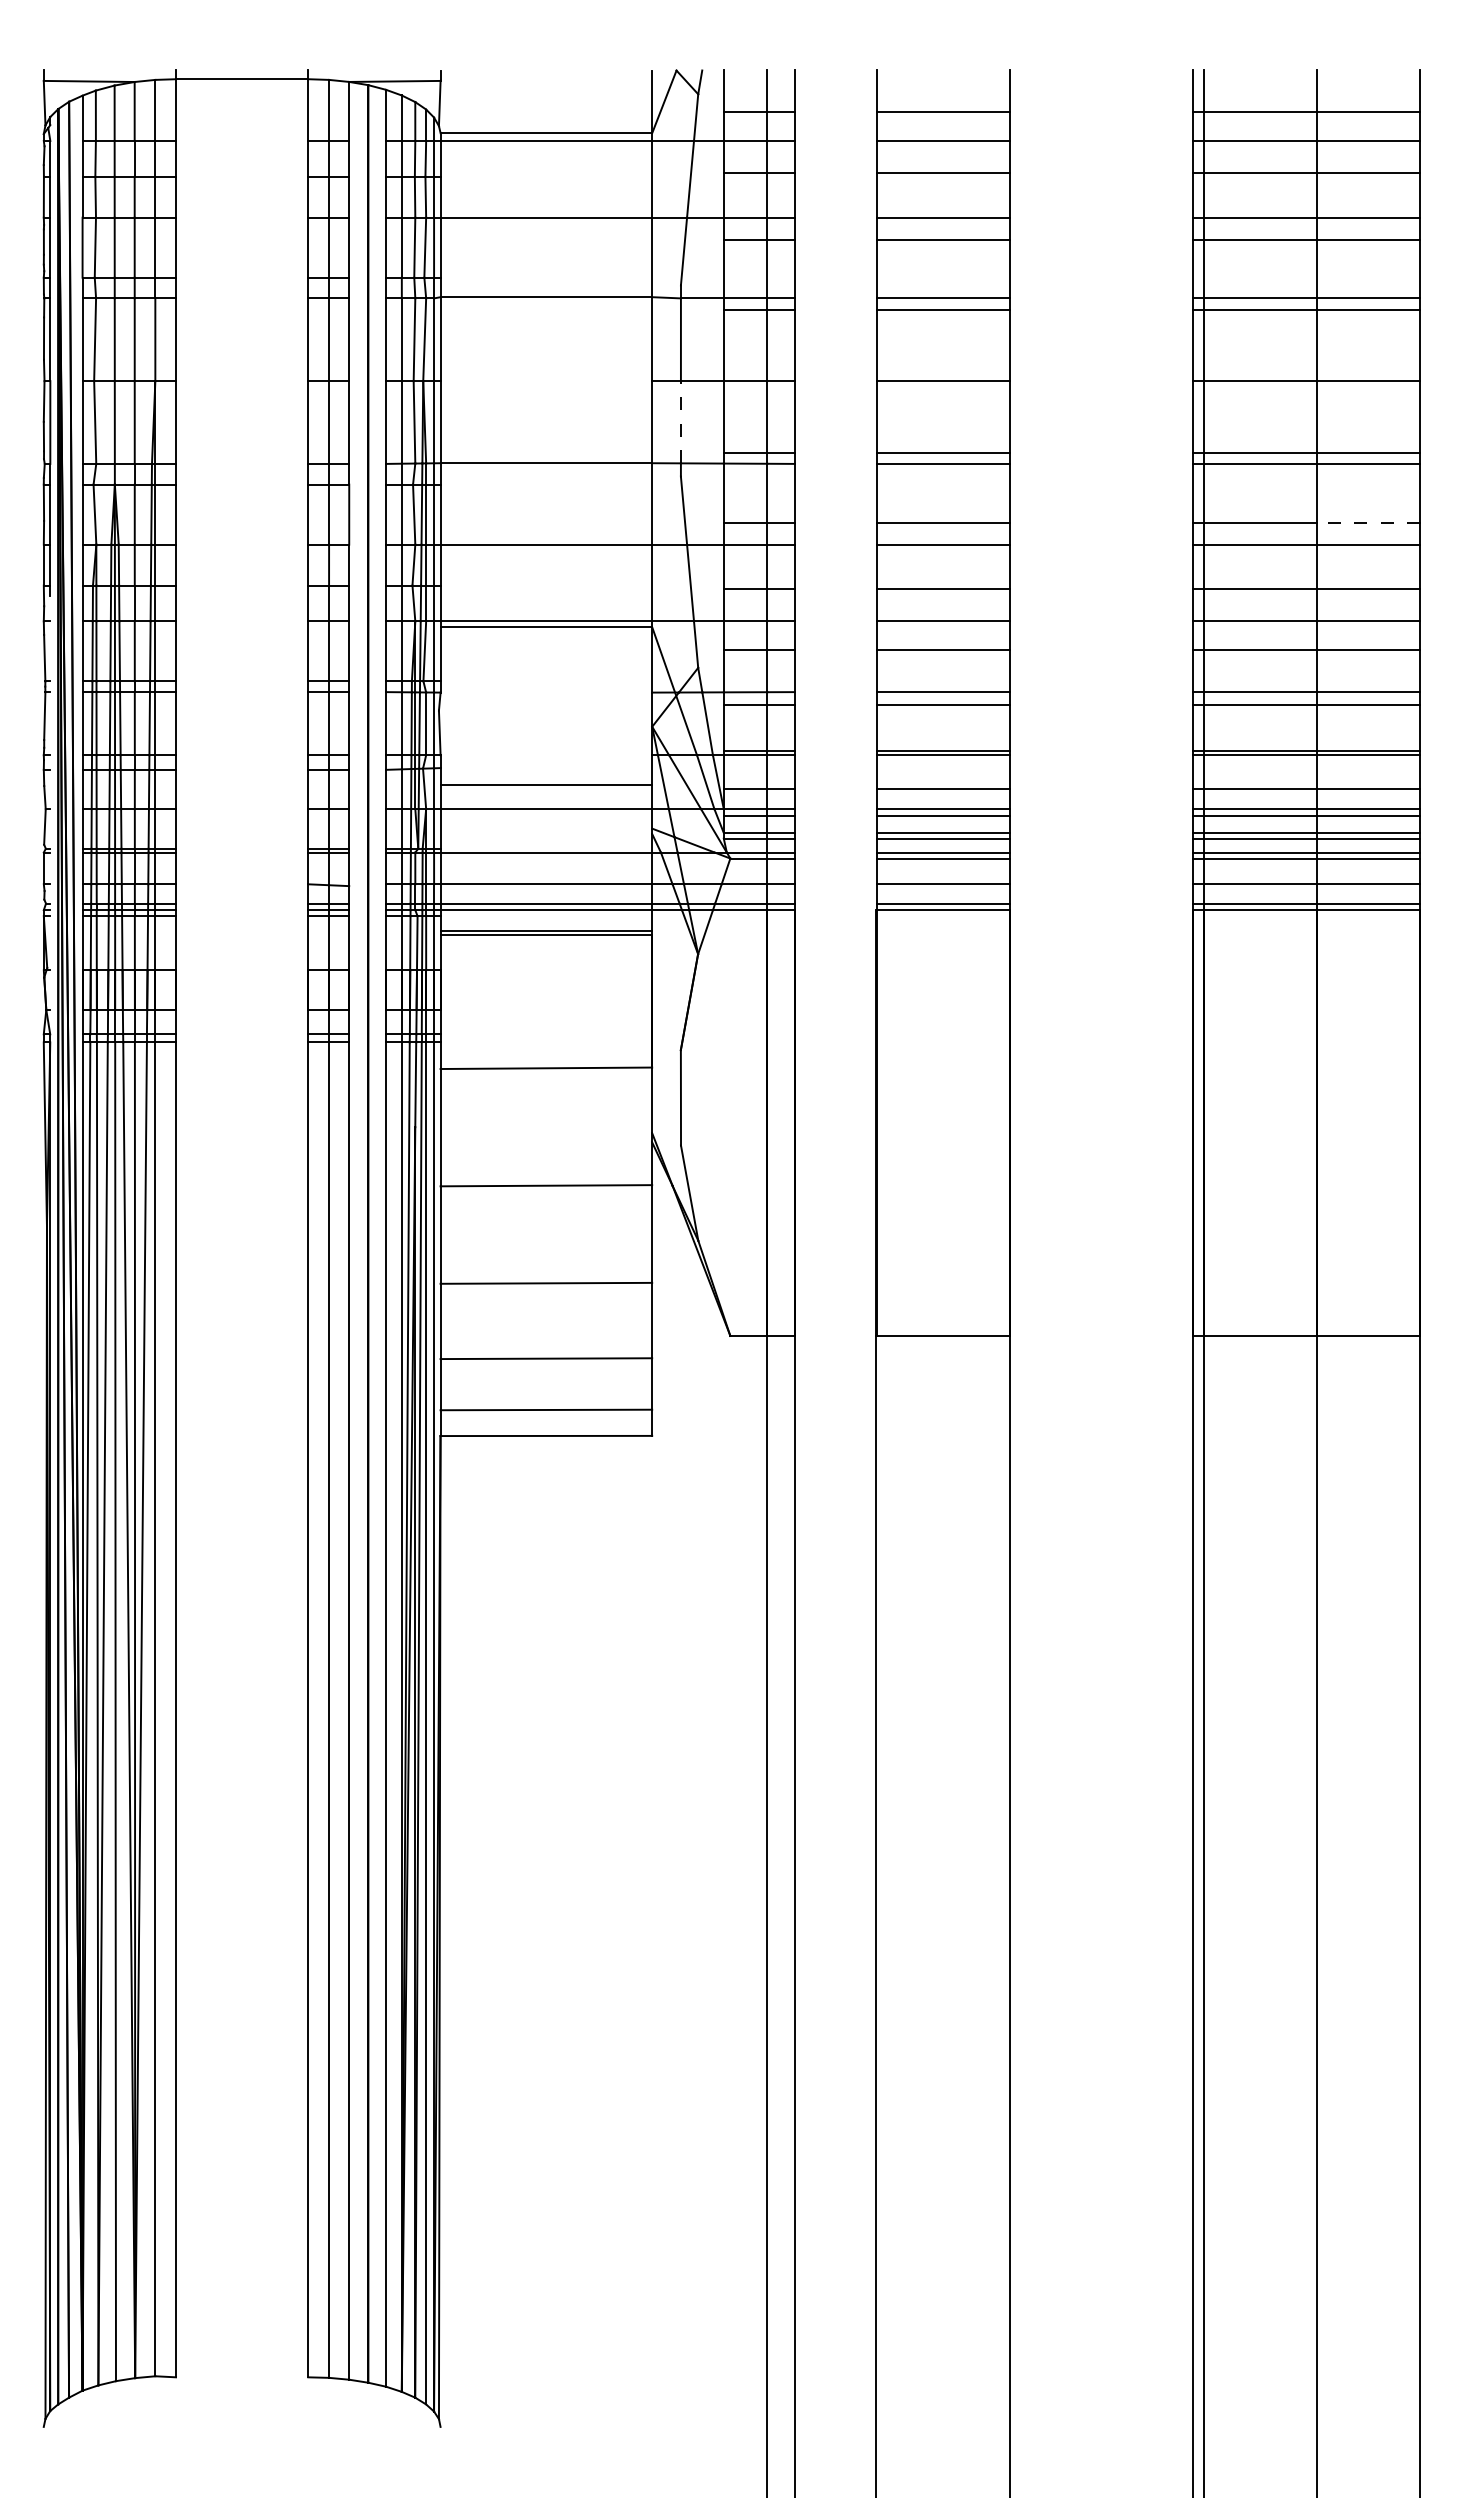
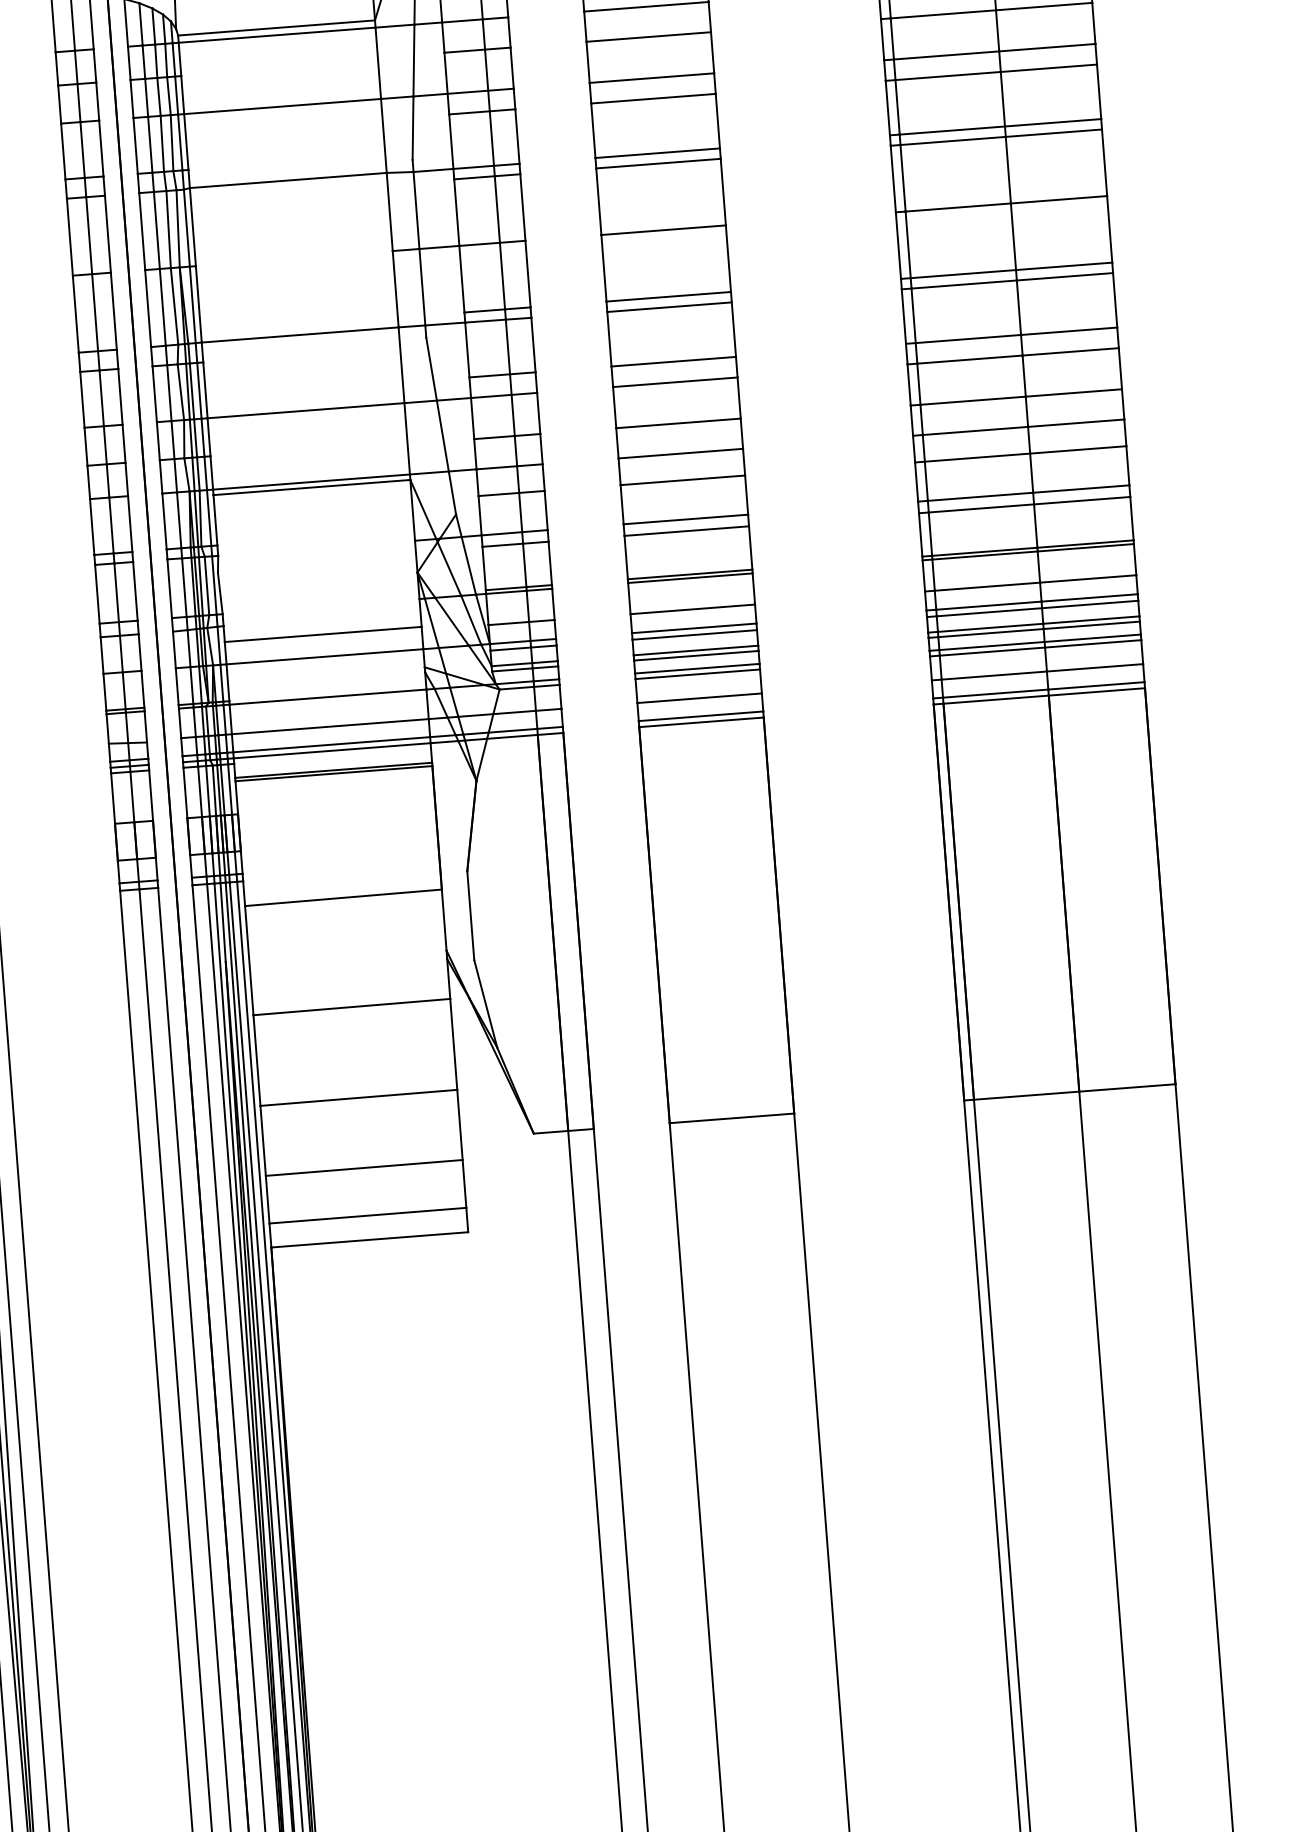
line: (680, 421) -> (421, 286), dashed -> solid
line: (1368, 522) -> (1069, 331), dashed -> solid

